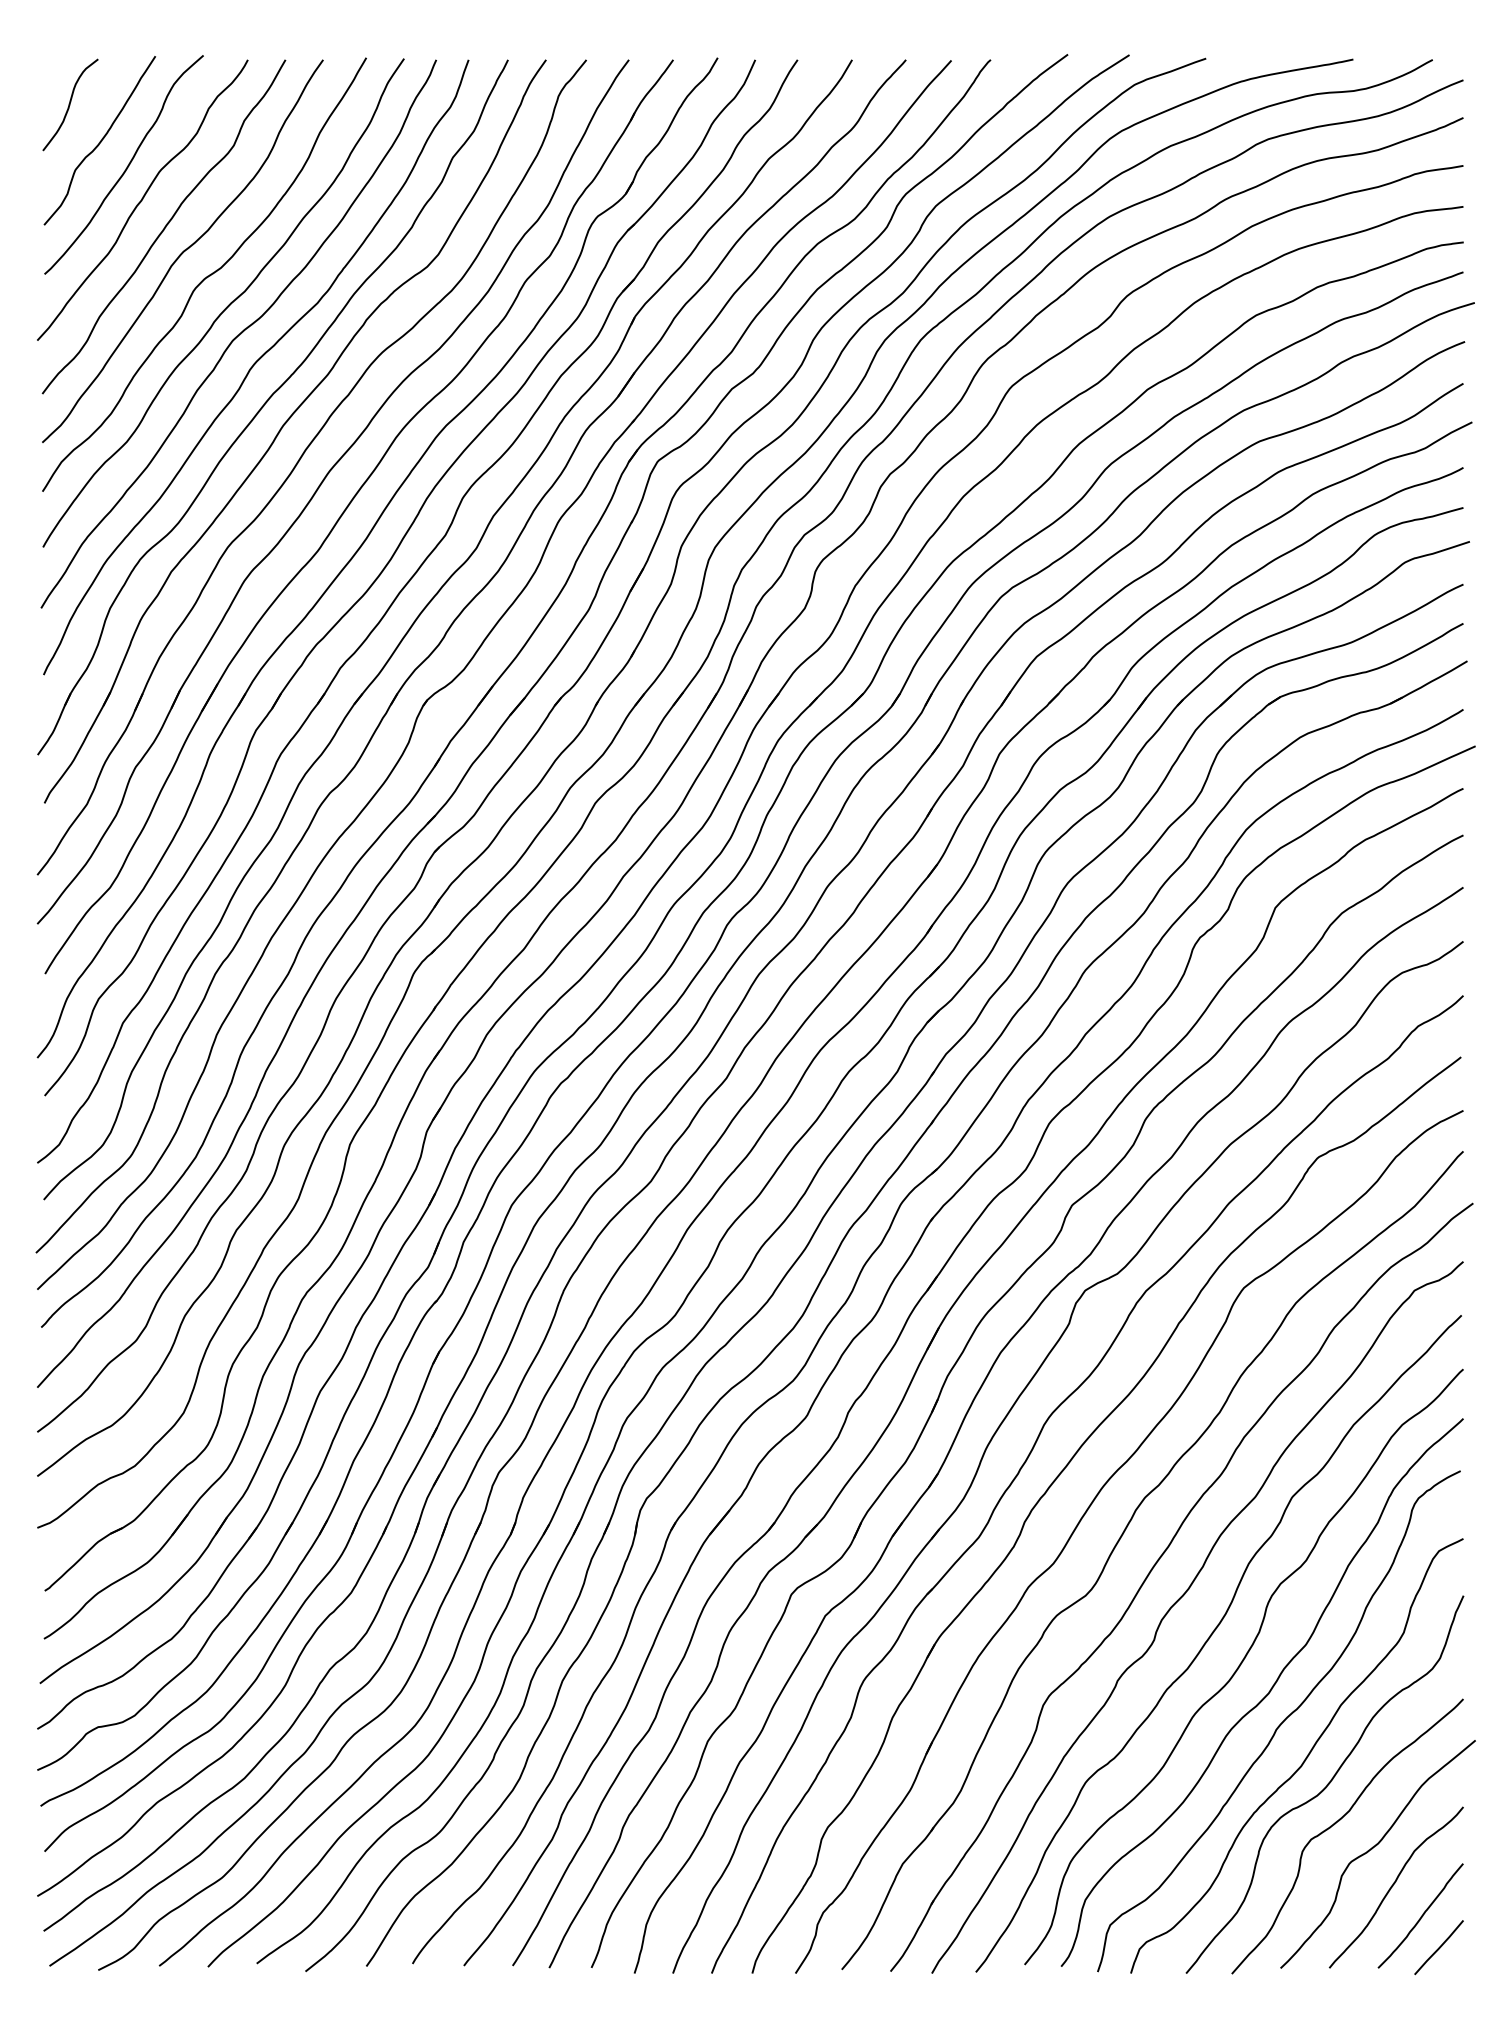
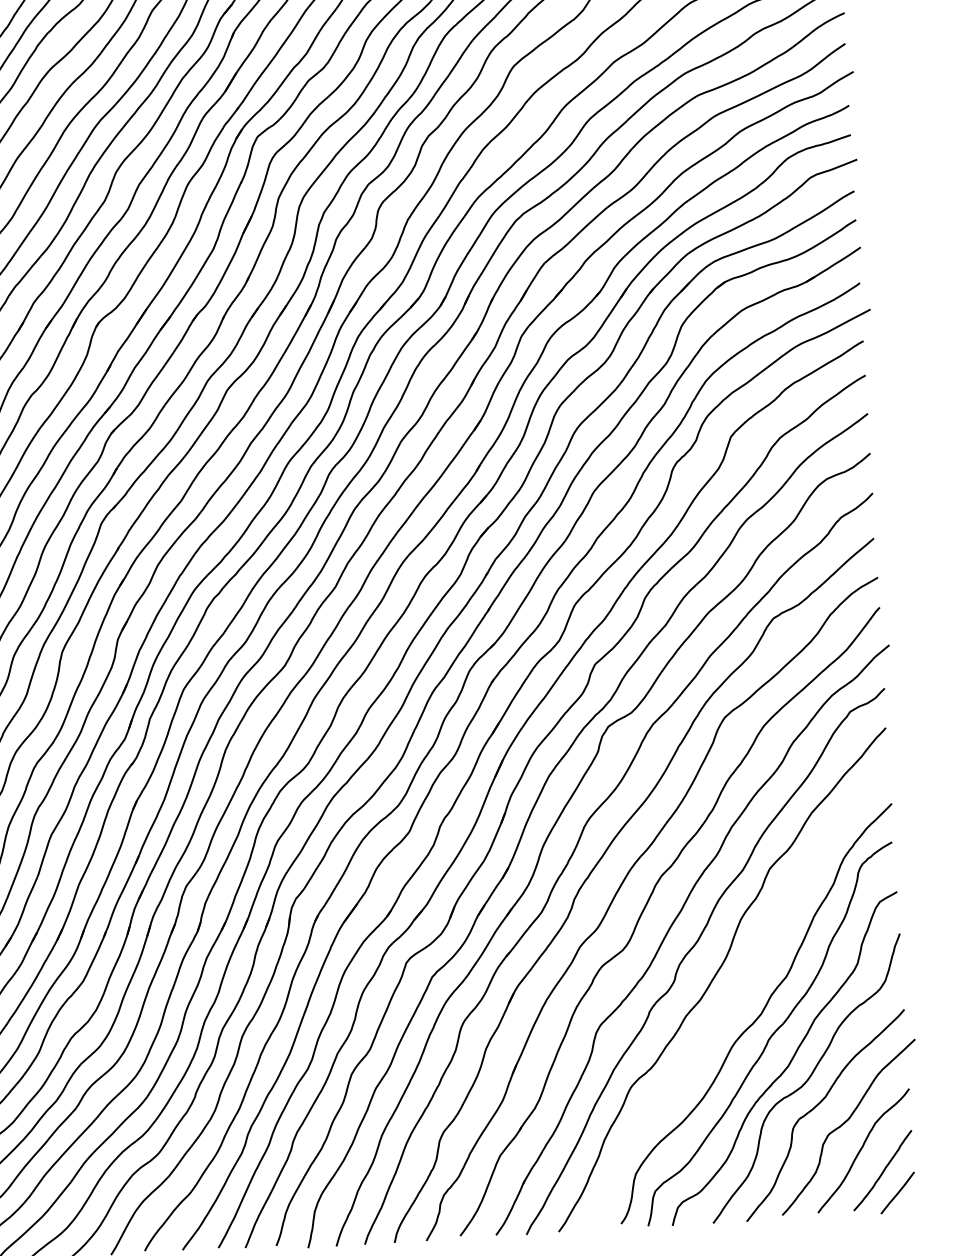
curve: (1241, 1664) -> (739, 994), removed

